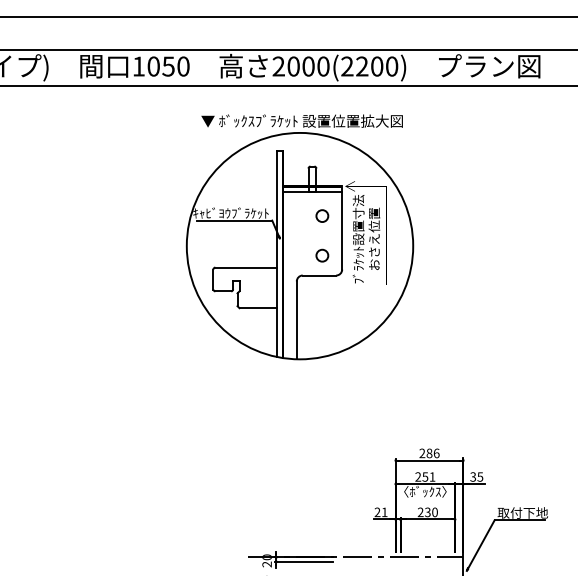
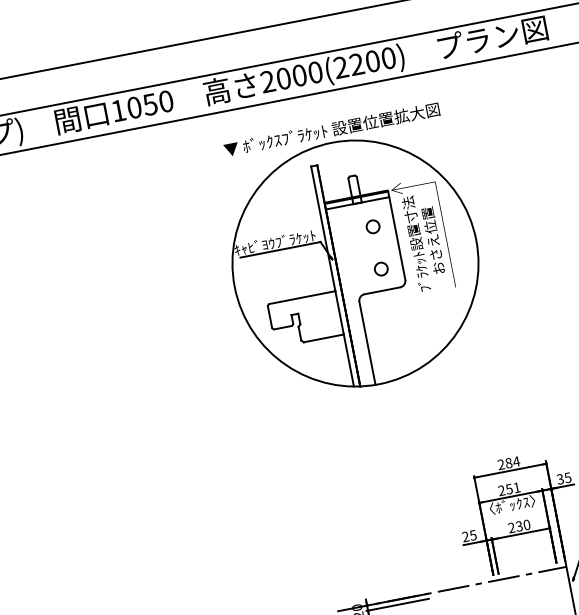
part: (299, 237) -> (353, 254), moved
text: (436, 453) -> (516, 461), 286 -> 284
text: (384, 512) -> (473, 535), 21 -> 25

